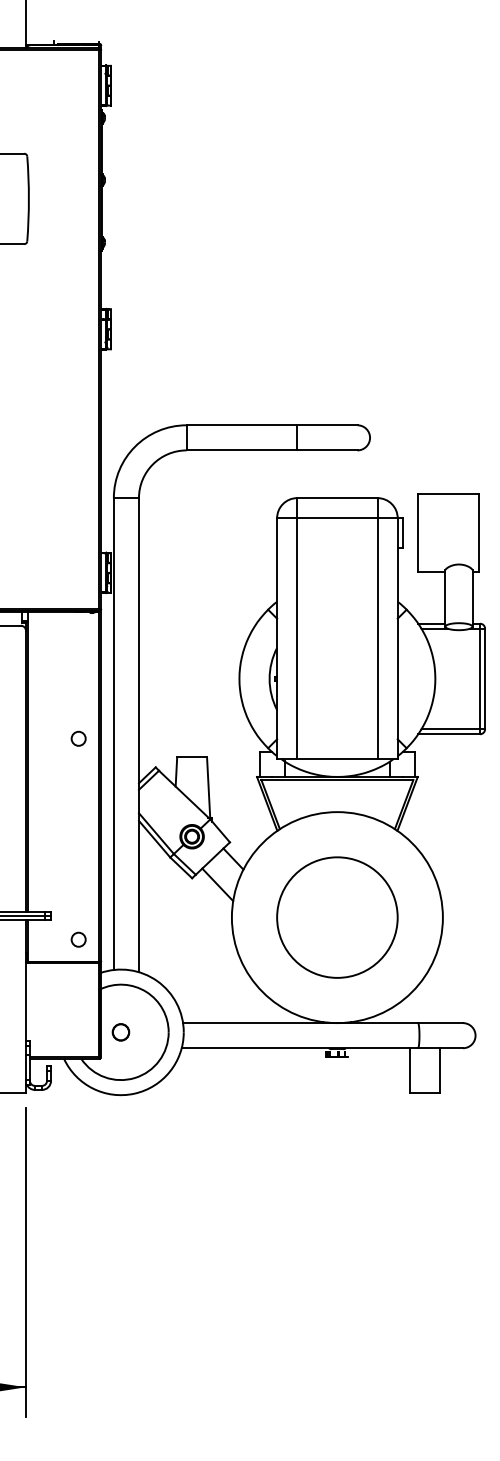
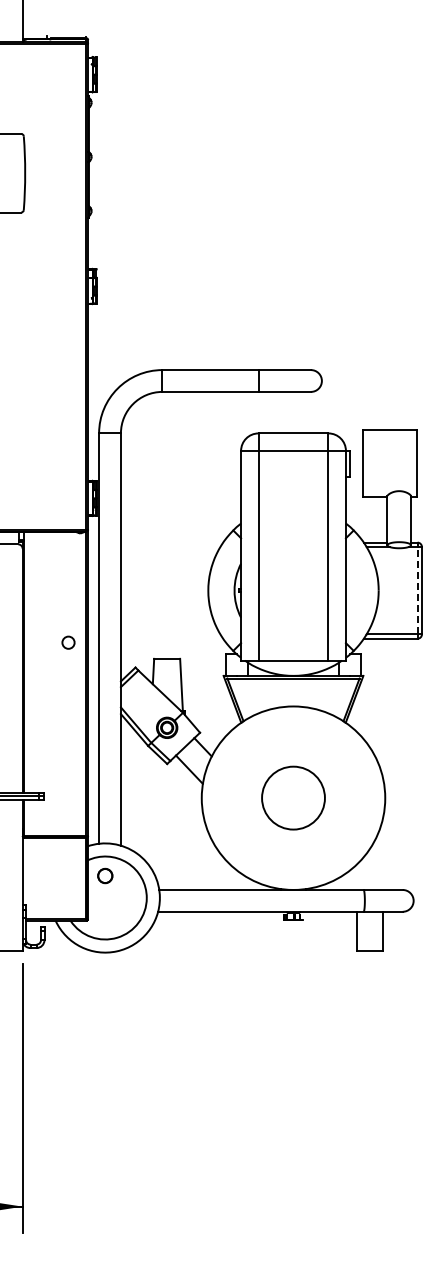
line: (479, 678) -> (417, 590), solid -> dashed
circle: (337, 916) -> (293, 797), size x0.6
circle: (78, 939) -> (68, 817), removed
part: (121, 1031) -> (105, 875), moved

